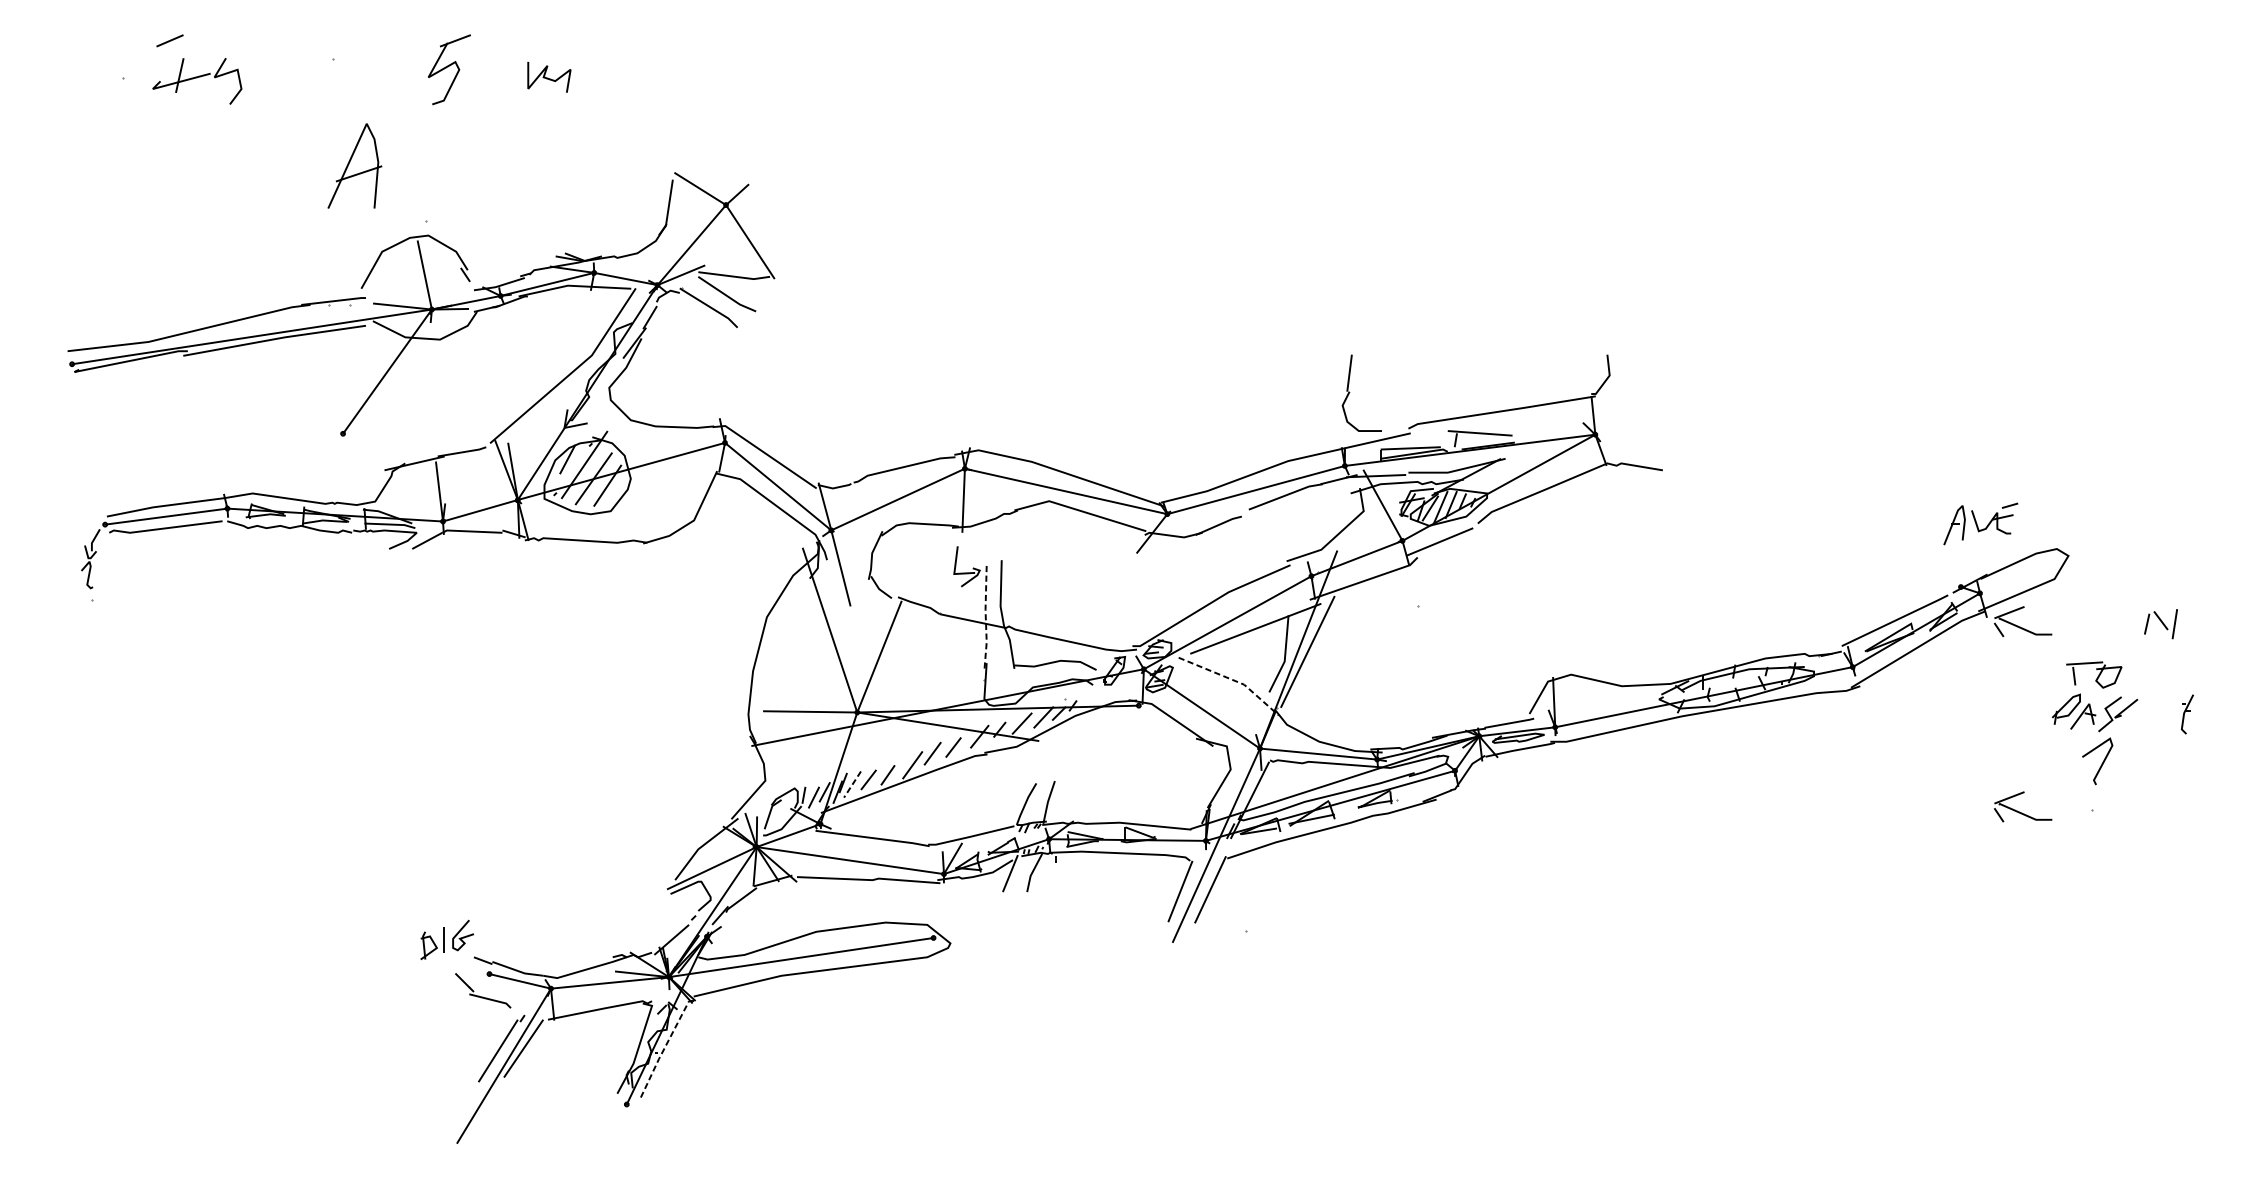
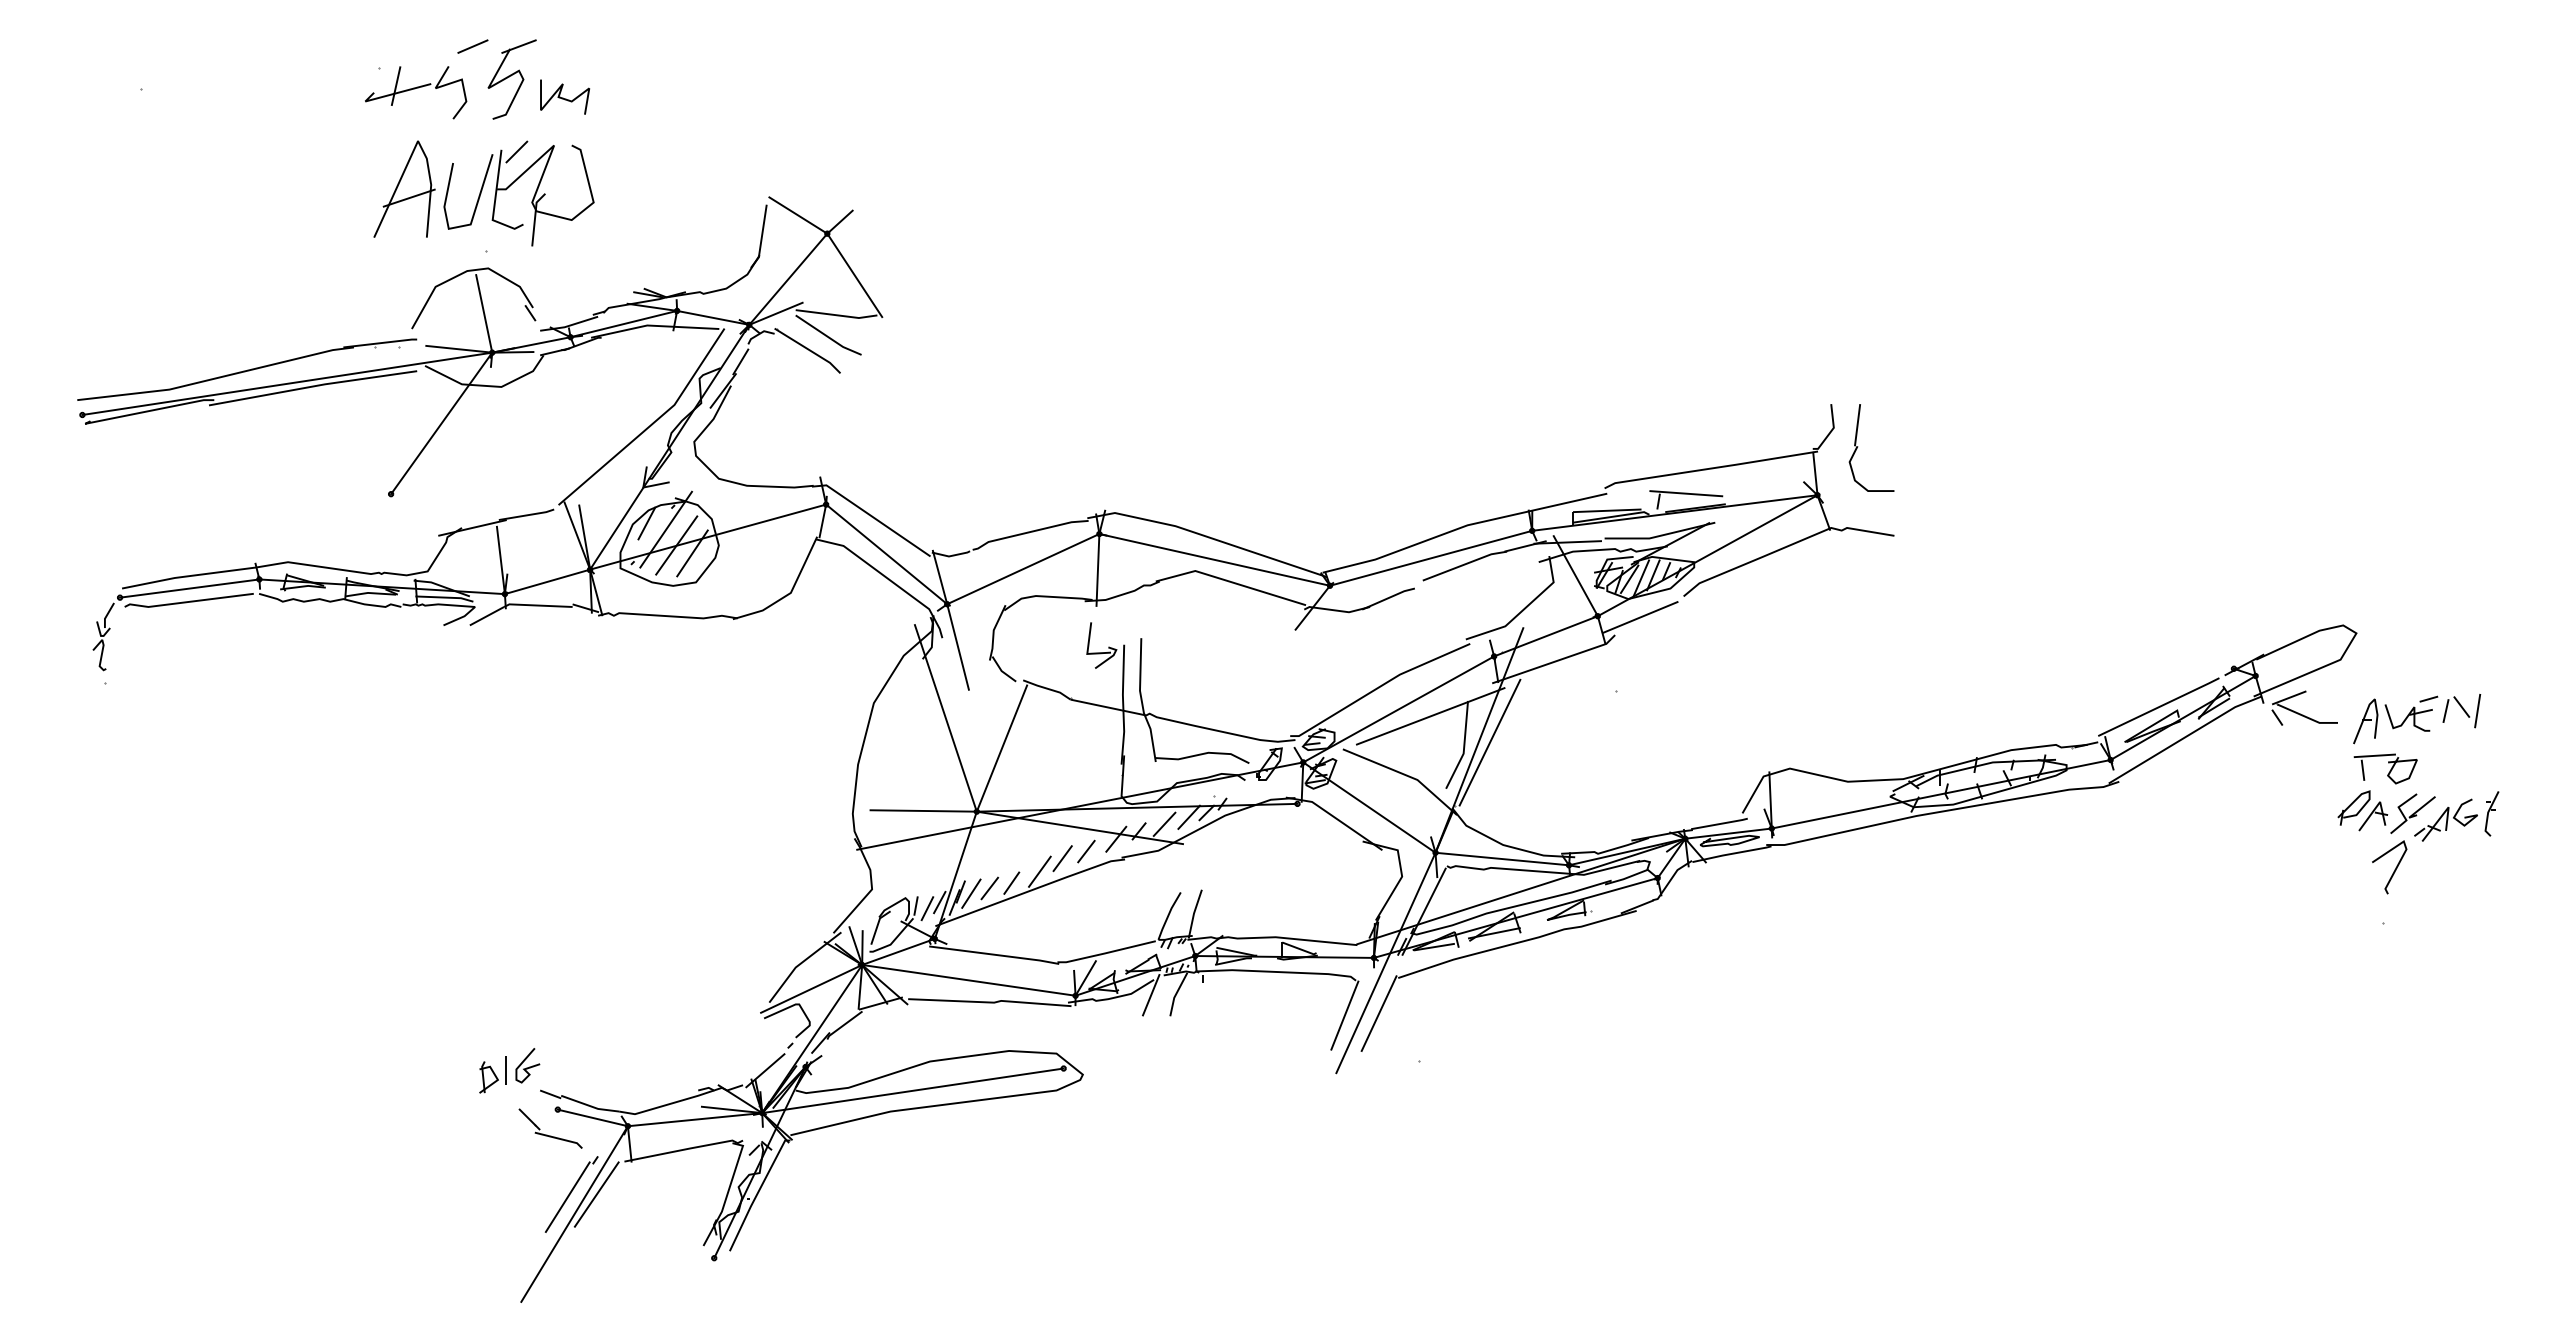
line: (169, 40) -> (472, 46), moved
curve: (549, 78) -> (565, 98), moved
part: (197, 81) -> (416, 92), moved
part: (448, 162) -> (511, 185), added
part: (1350, 391) -> (1858, 446), moved
part: (1980, 523) -> (2395, 719), moved
line: (986, 618) -> (1123, 704), dashed -> solid
line: (1233, 680) -> (1405, 775), dashed -> solid
part: (2146, 719) -> (2445, 819), added
line: (852, 784) -> (971, 893), dashed -> solid
part: (2022, 812) -> (2303, 925), removed
line: (664, 1047) -> (757, 1193), dashed -> solid

